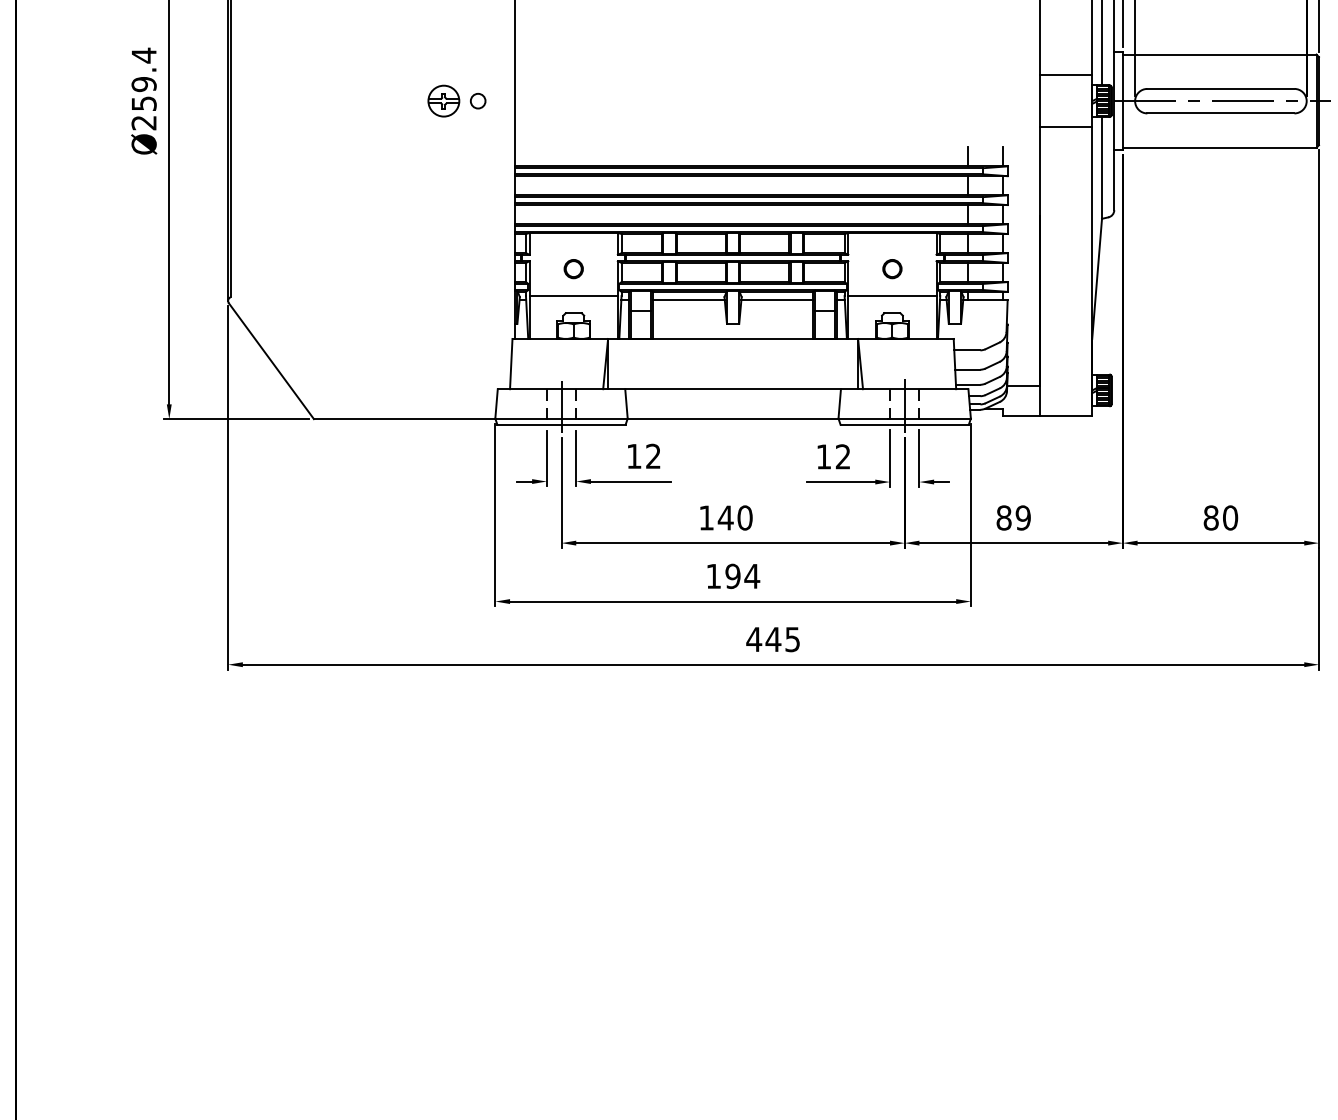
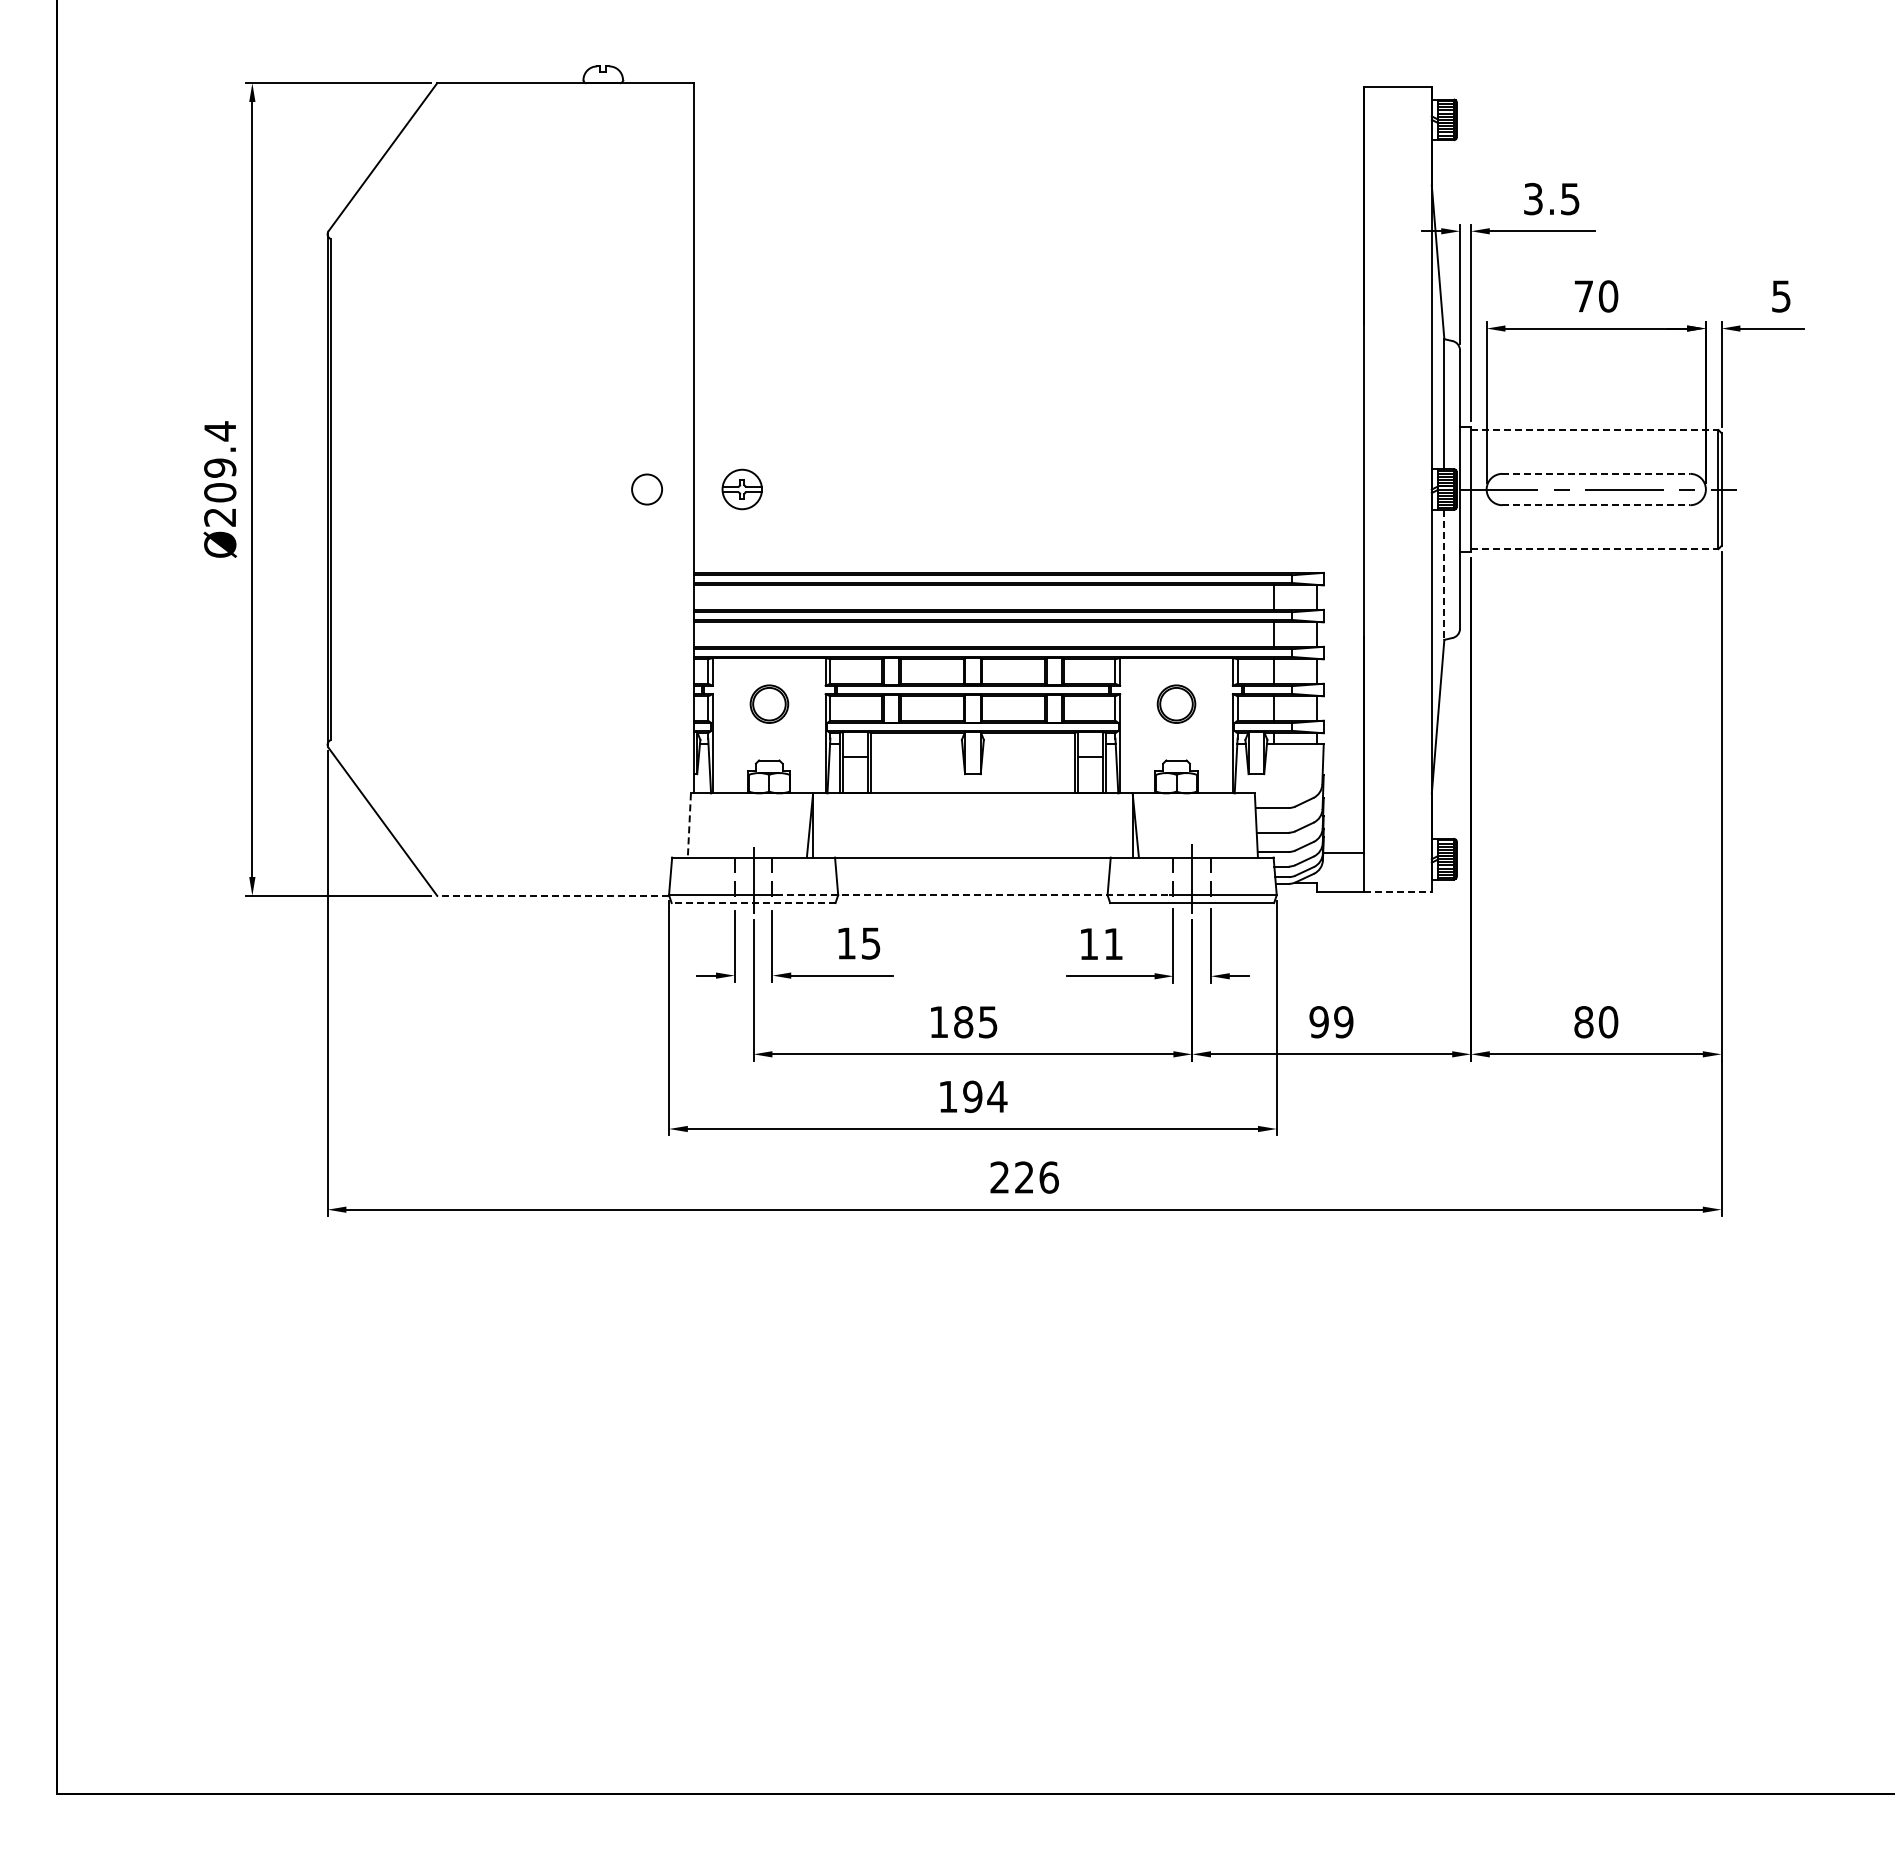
line: (1219, 54) -> (1594, 430), solid -> dashed
line: (1065, 75) -> (1397, 456), removed
line: (1221, 88) -> (1596, 473), solid -> dashed
part: (443, 101) -> (741, 489), moved
circle: (477, 101) -> (646, 489), size x1.6
text: (144, 103) -> (220, 492), Ø259.4 -> Ø209.4
line: (1221, 113) -> (1596, 505), solid -> dashed
line: (1065, 126) -> (1397, 522), removed
line: (1219, 148) -> (1594, 549), solid -> dashed
line: (968, 156) -> (1273, 560), removed
line: (1002, 156) -> (1317, 560), removed
line: (1102, 168) -> (1444, 575), solid -> dashed
part: (573, 268) -> (768, 703), size x1.6
part: (892, 268) -> (1176, 703), size x1.6
line: (573, 295) -> (768, 738), removed
line: (892, 295) -> (1176, 738), removed
line: (688, 300) -> (916, 744), removed
line: (776, 300) -> (1028, 744), removed
line: (511, 364) -> (689, 826), solid -> dashed
line: (1066, 416) -> (1398, 892), solid -> dashed
line: (404, 418) -> (552, 895), solid -> dashed
line: (733, 418) -> (973, 895), solid -> dashed
line: (561, 425) -> (753, 903), solid -> dashed
text: (652, 456) -> (870, 943), 12 -> 15
text: (843, 456) -> (1113, 943), 12 -> 11
text: (735, 518) -> (975, 1022), 140 -> 185
text: (1003, 518) -> (1318, 1022), 89 -> 99
text: (772, 639) -> (1023, 1177), 445 -> 226

